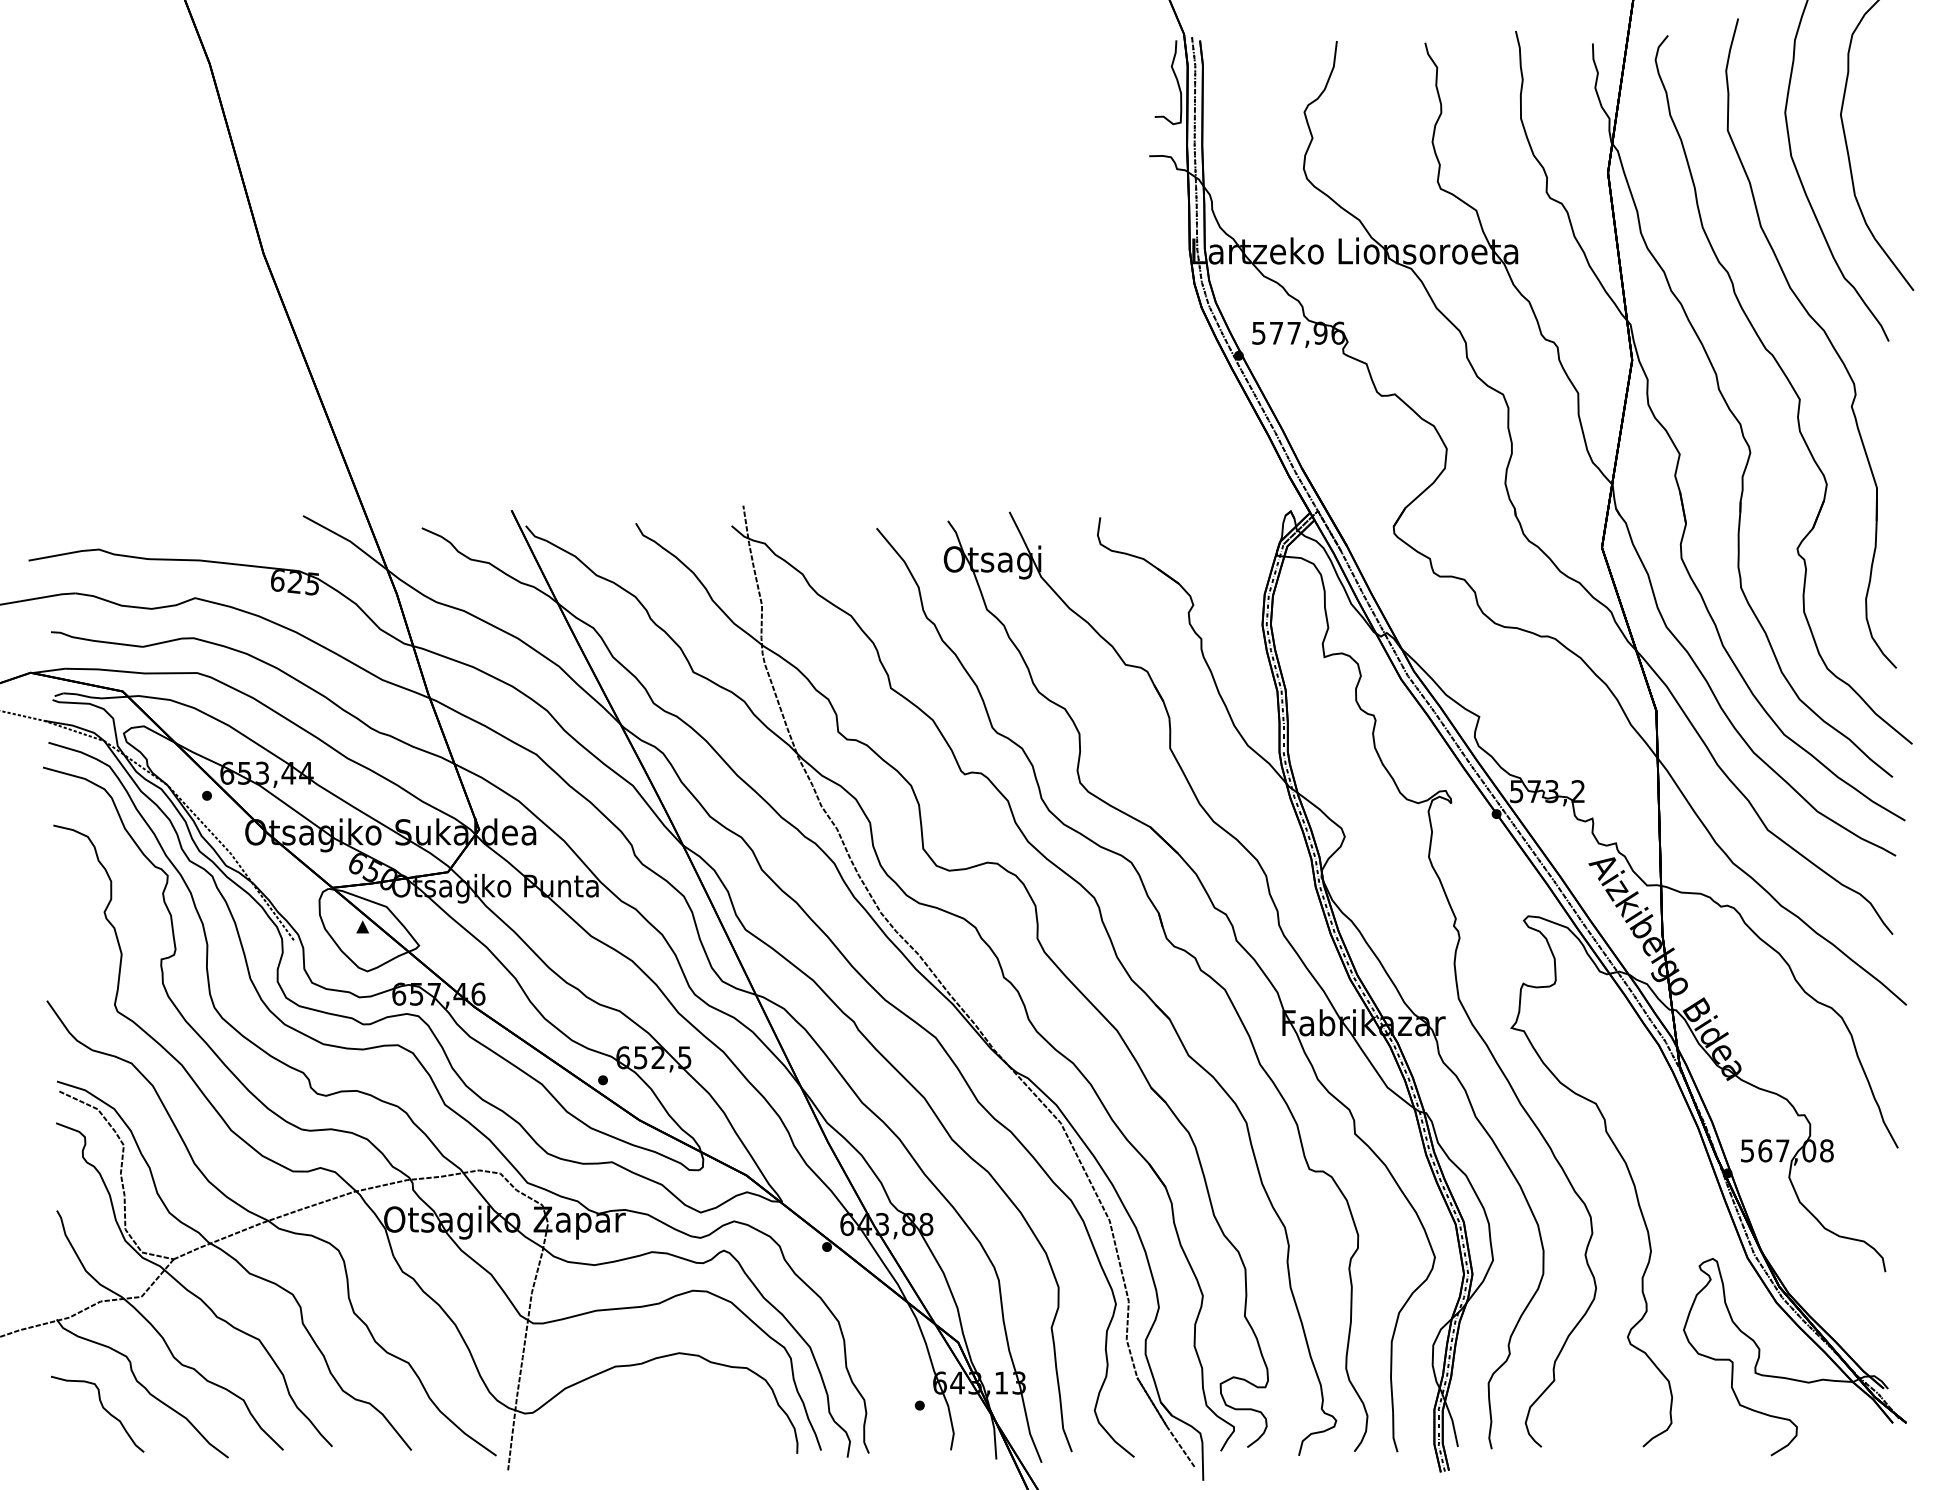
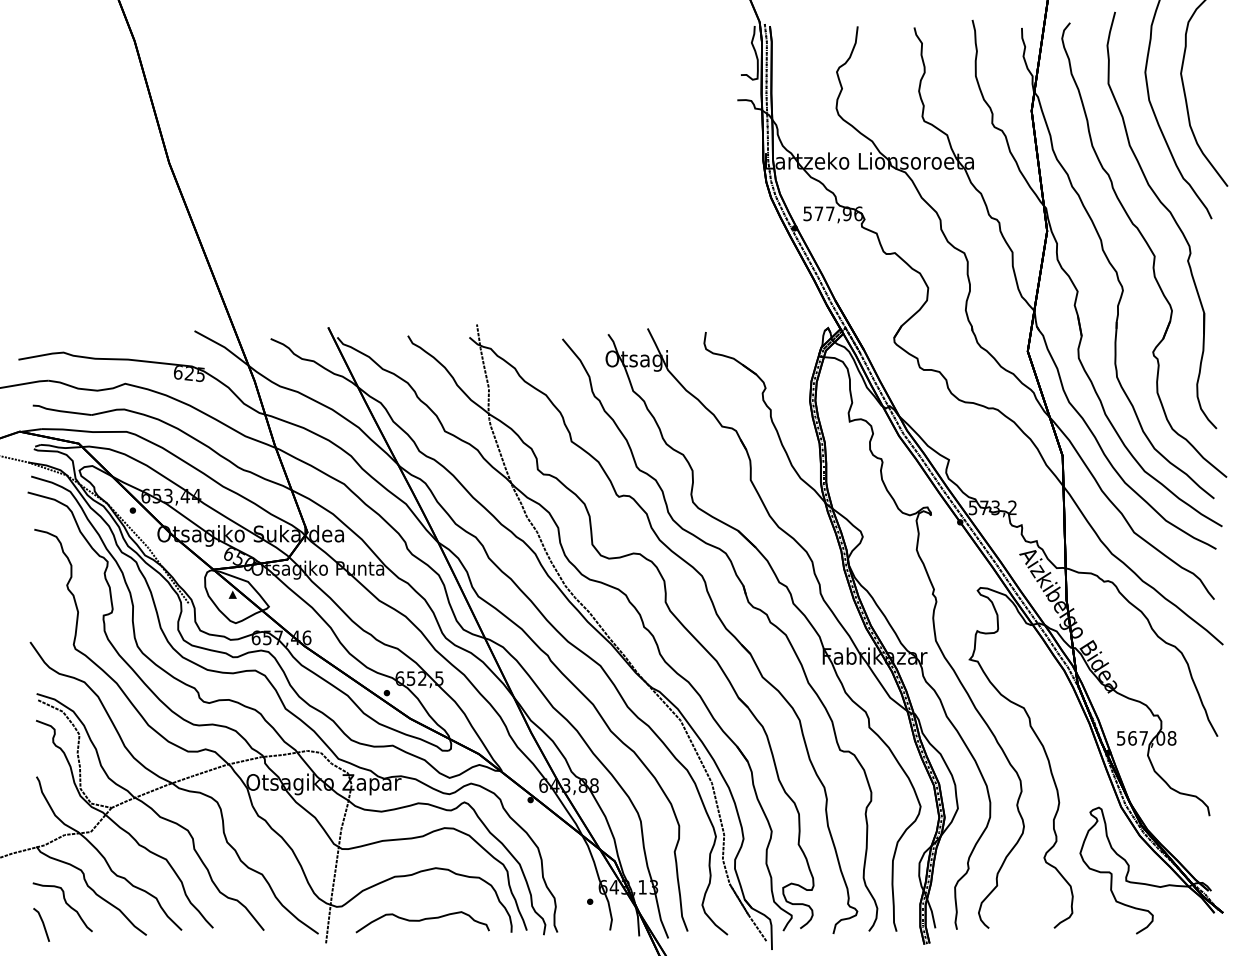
curve: (656, 1436) -> (421, 921), added
line: (66, 1441) -> (42, 924), added

